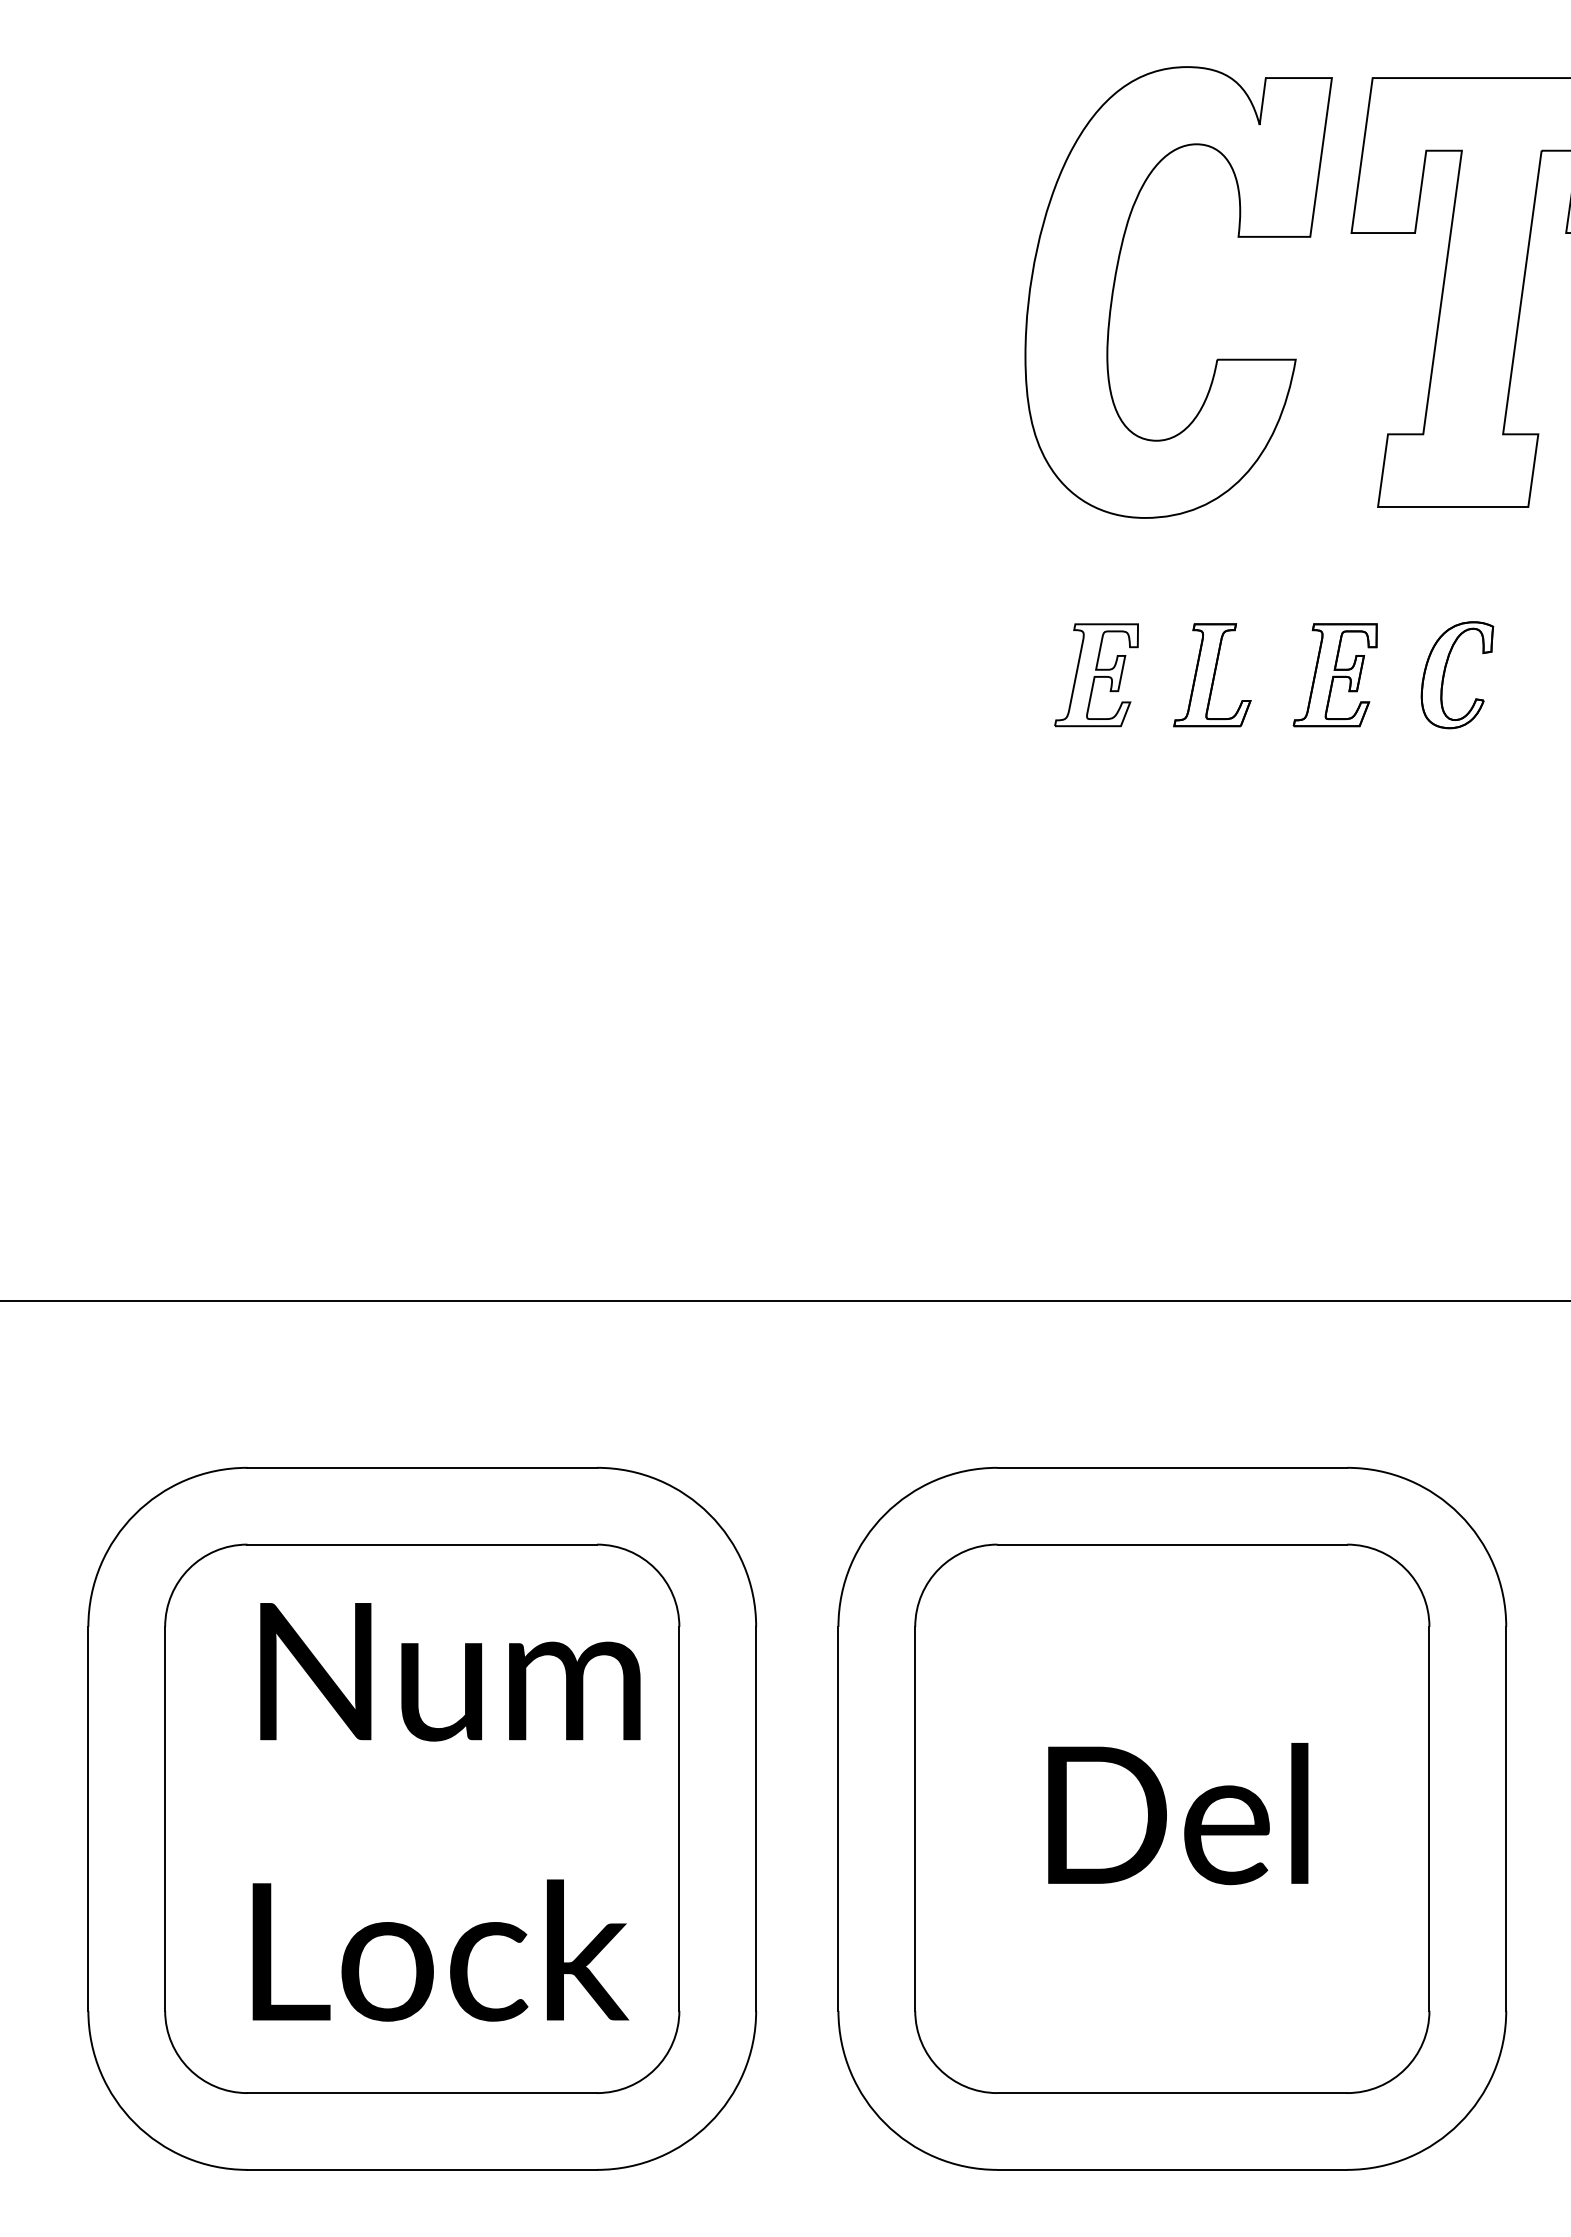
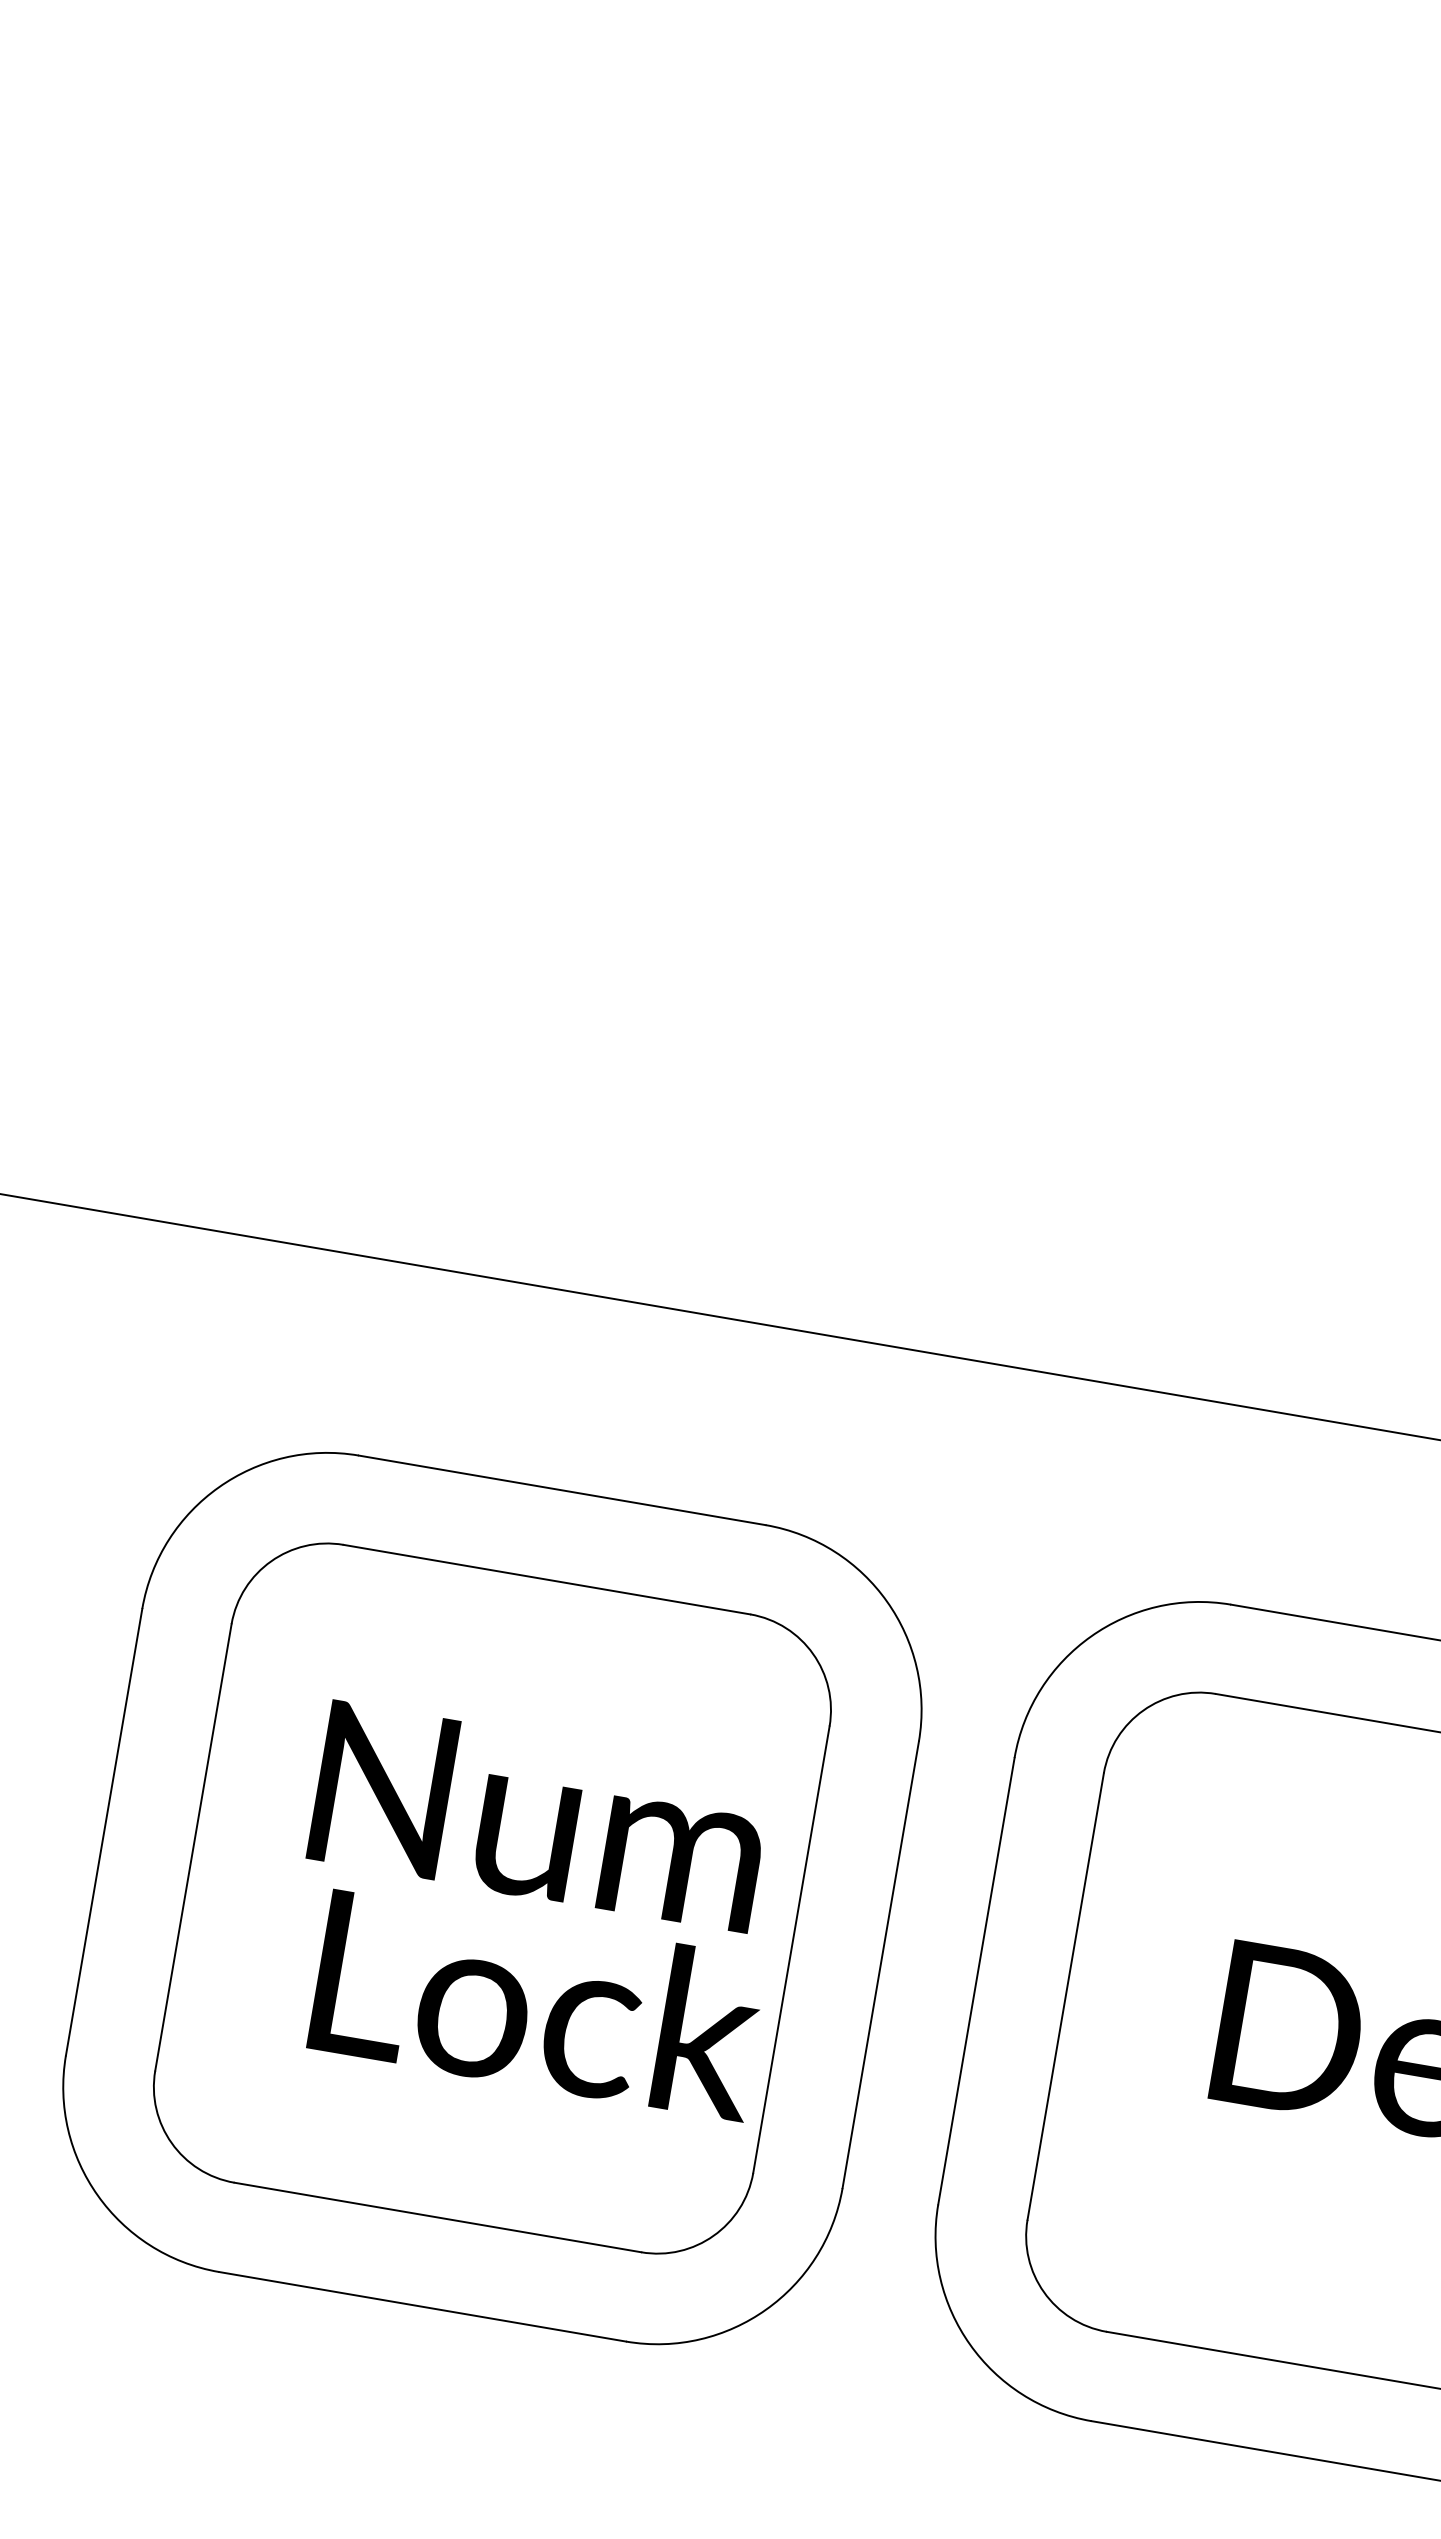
text: (450, 1672) -> (540, 1817), moved
text: (440, 1950) -> (538, 2004), moved

